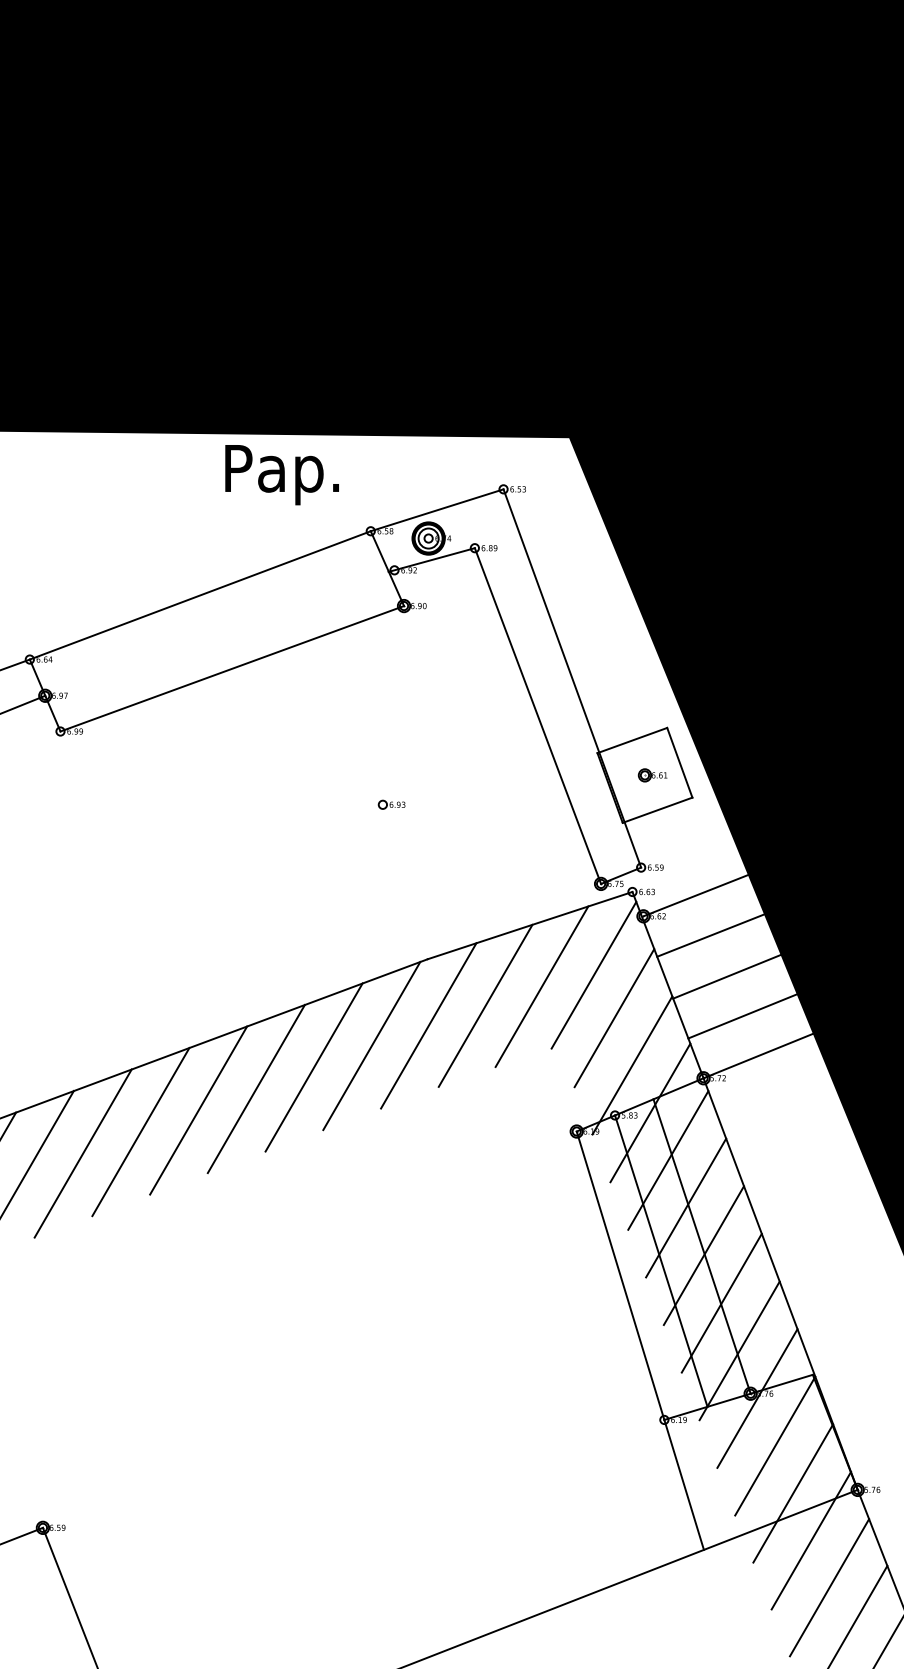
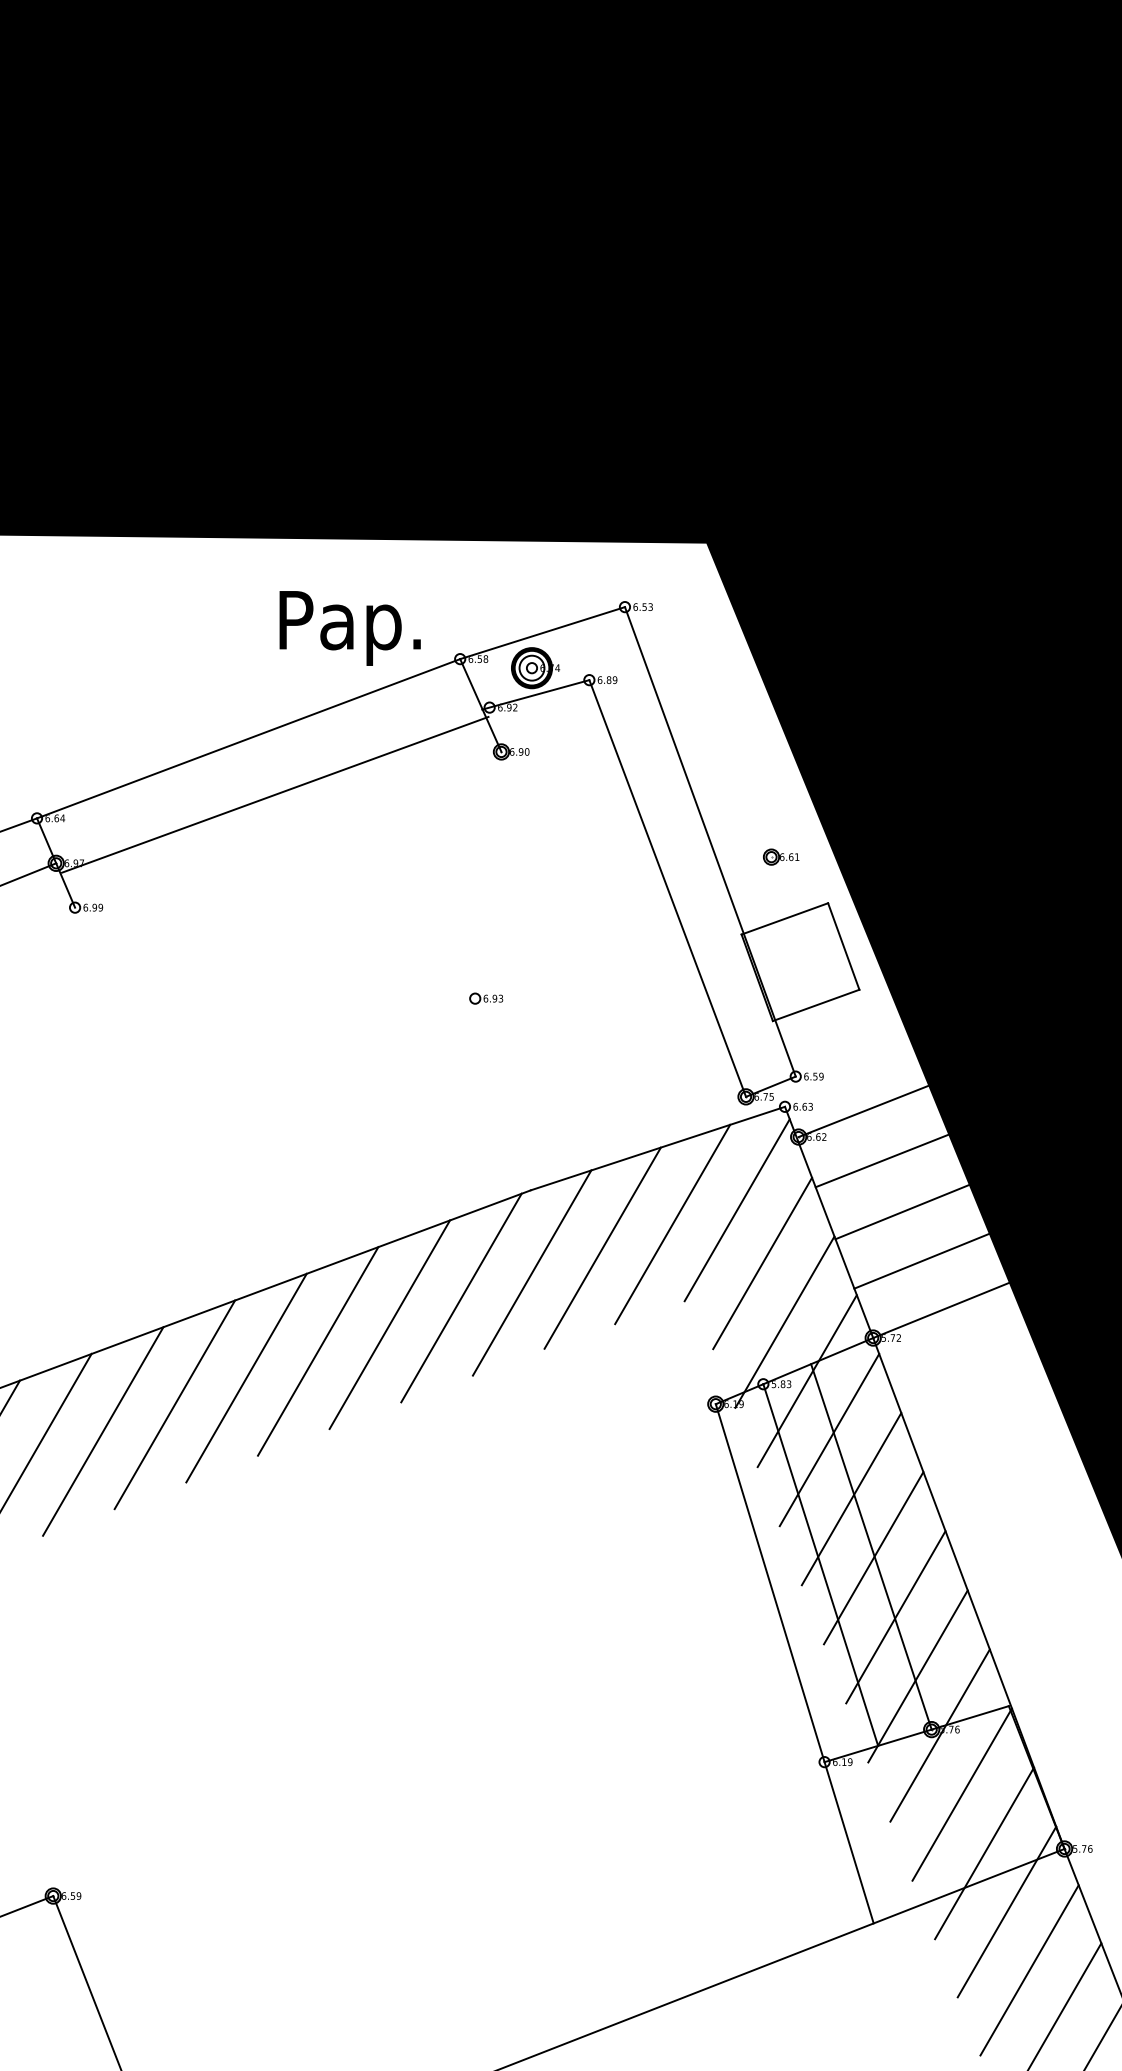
text: (281, 475) -> (349, 628), moved
line: (232, 668) -> (275, 794), moved
part: (653, 774) -> (781, 856), moved

